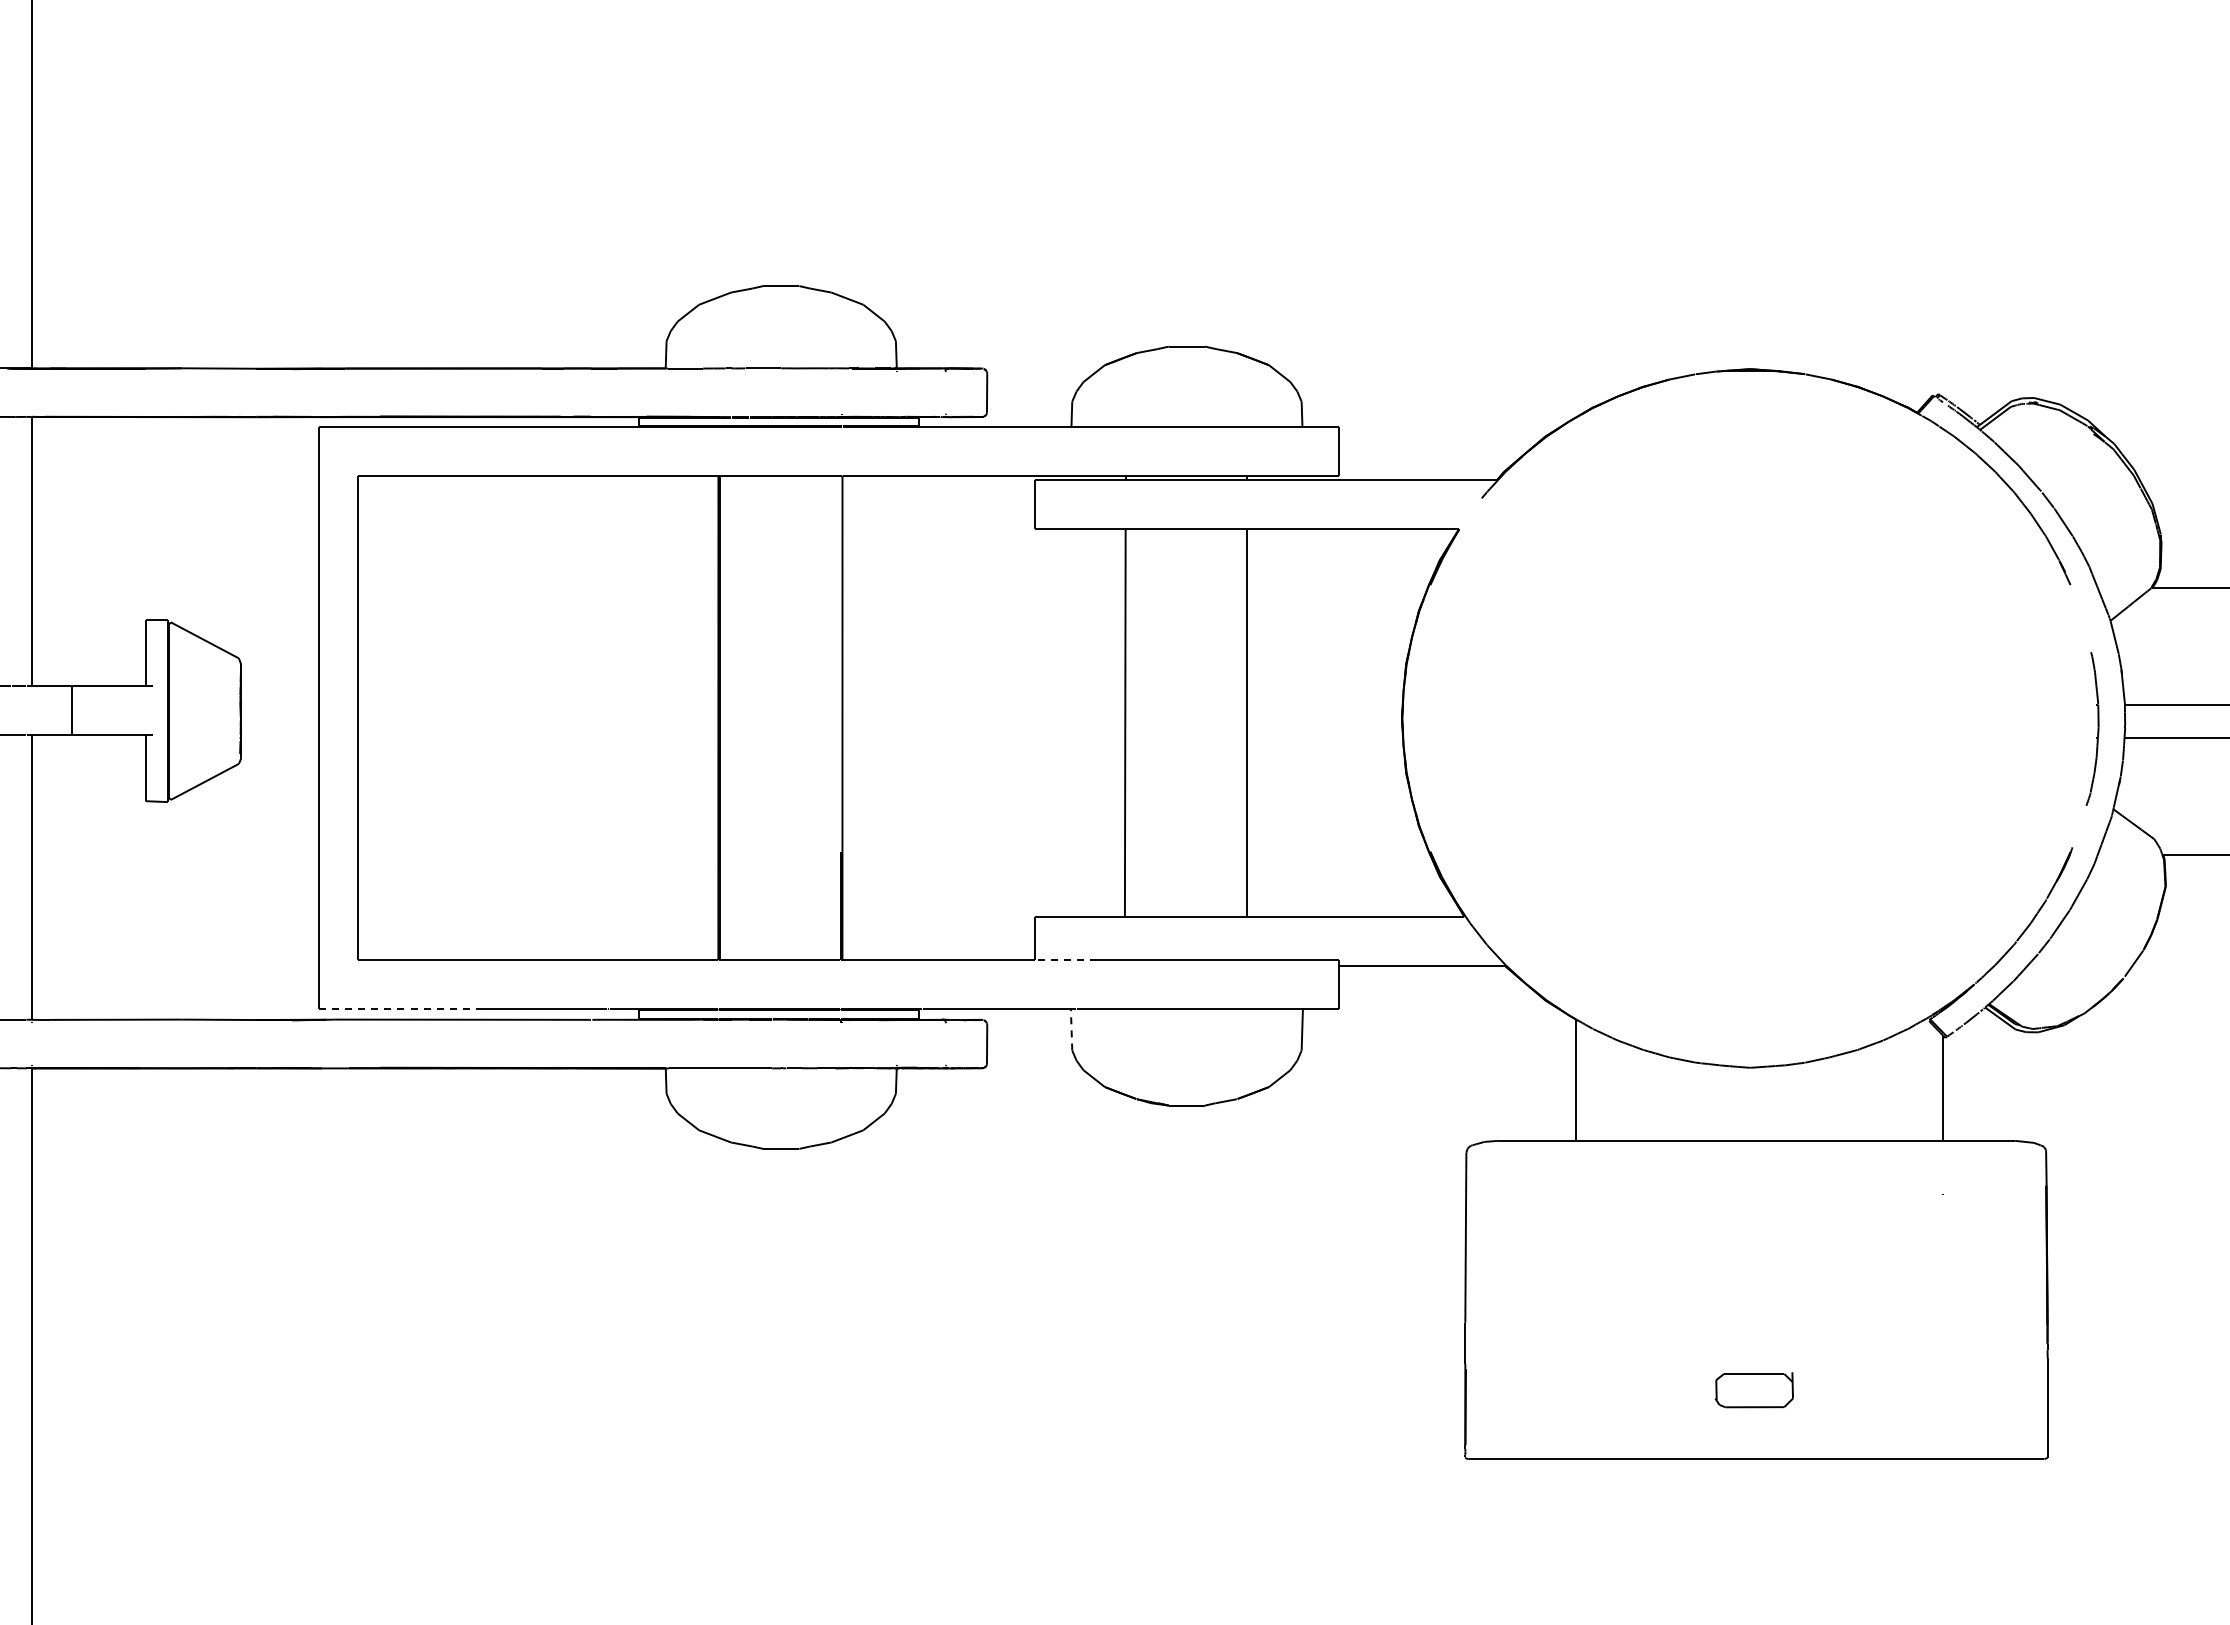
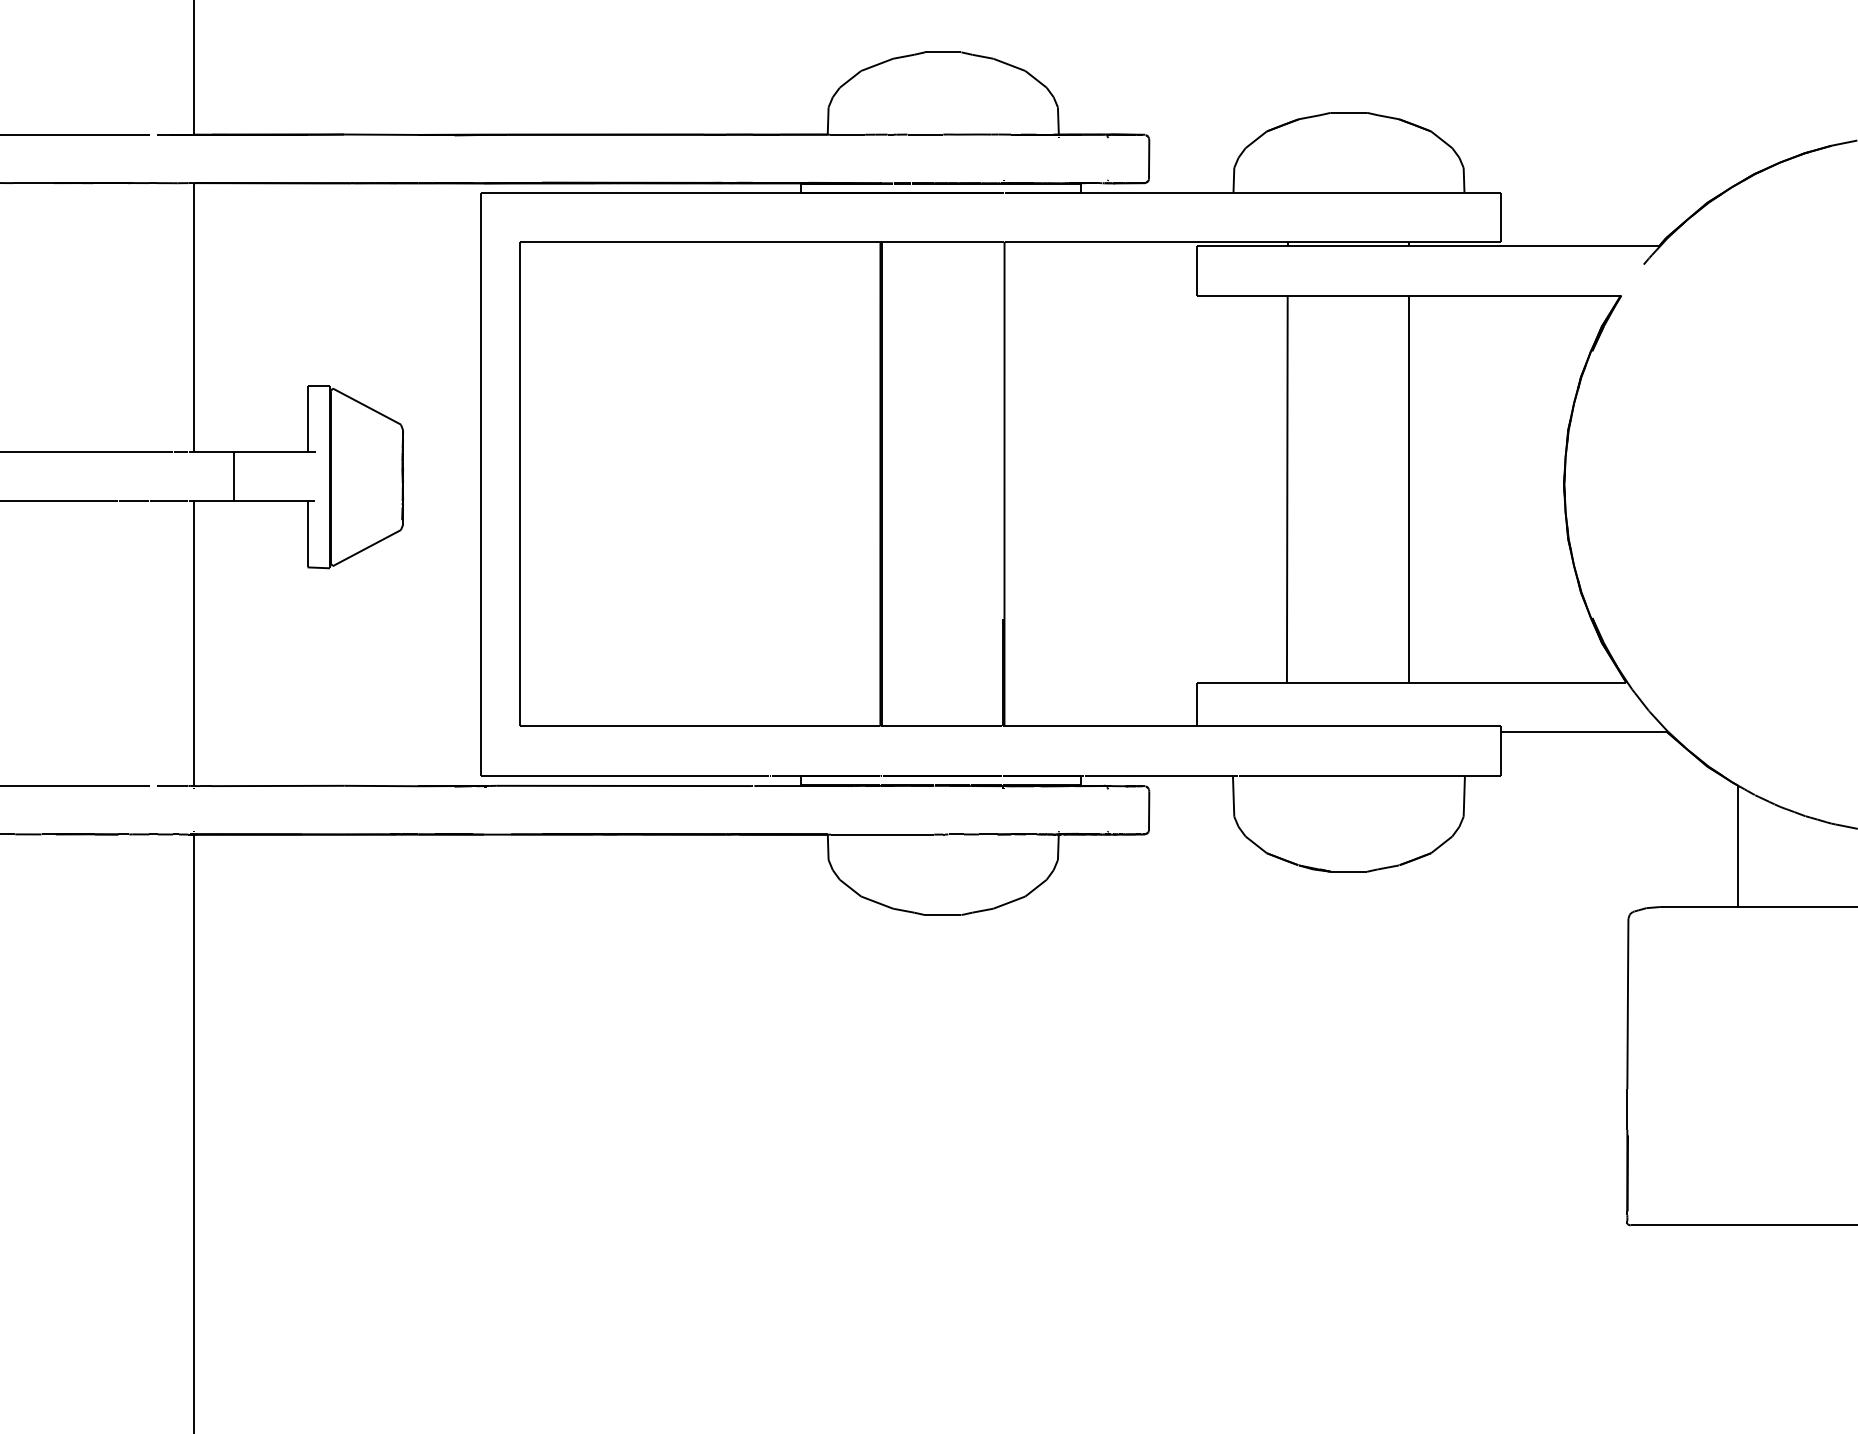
line: (1065, 960) -> (1227, 726), dashed -> solid
line: (400, 1009) -> (562, 775), dashed -> solid
line: (1071, 1029) -> (1233, 795), dashed -> solid

